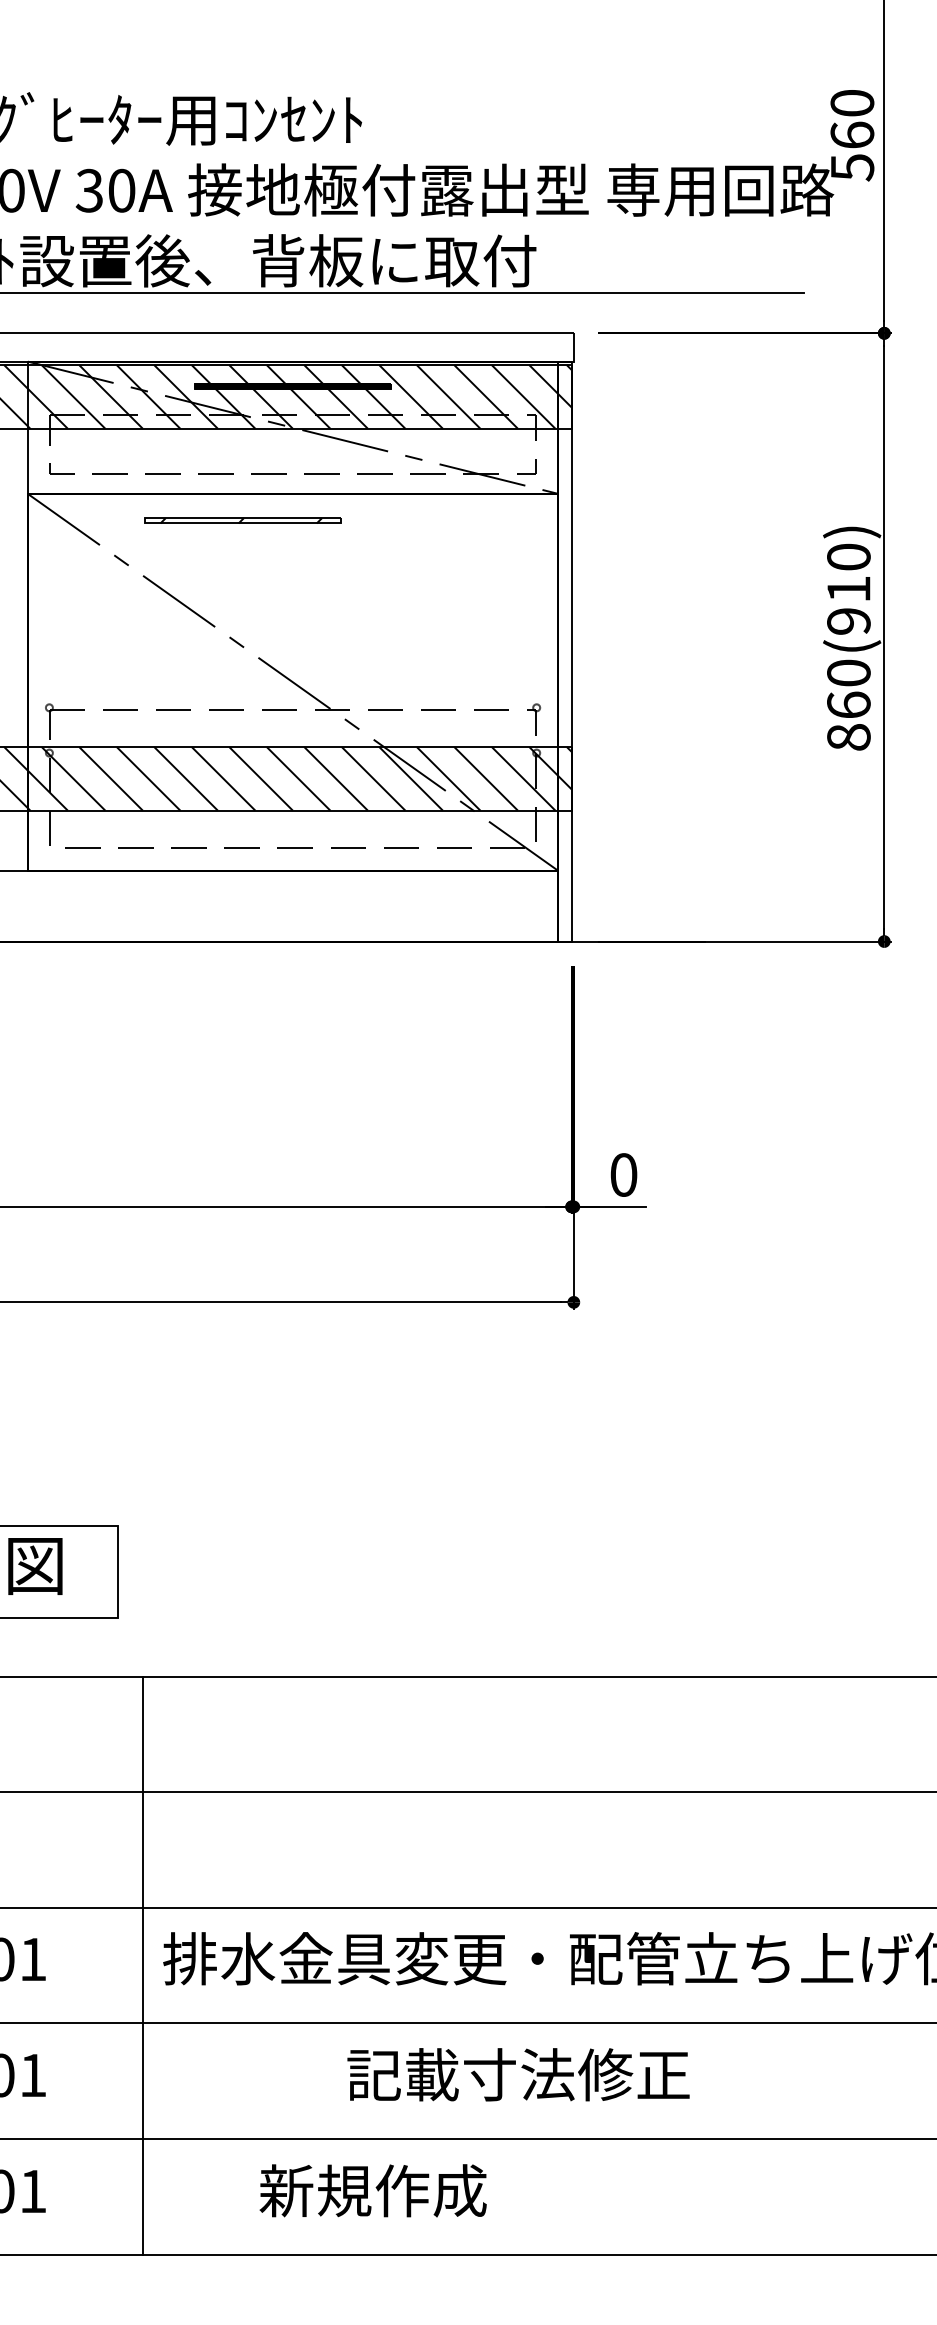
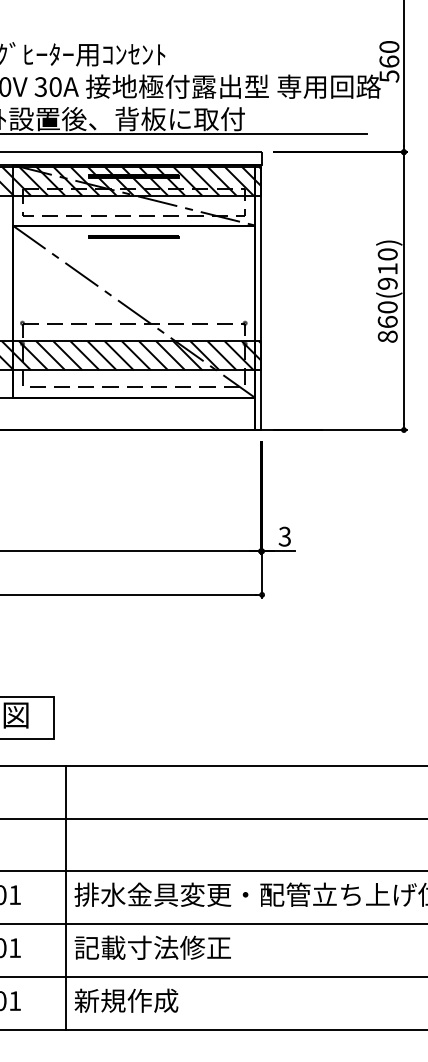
line: (241, 520) -> (133, 236), moved
text: (622, 1174) -> (284, 536), 0 -> 3
text: (517, 2074) -> (152, 947), moved
text: (373, 2190) -> (126, 1000), moved

